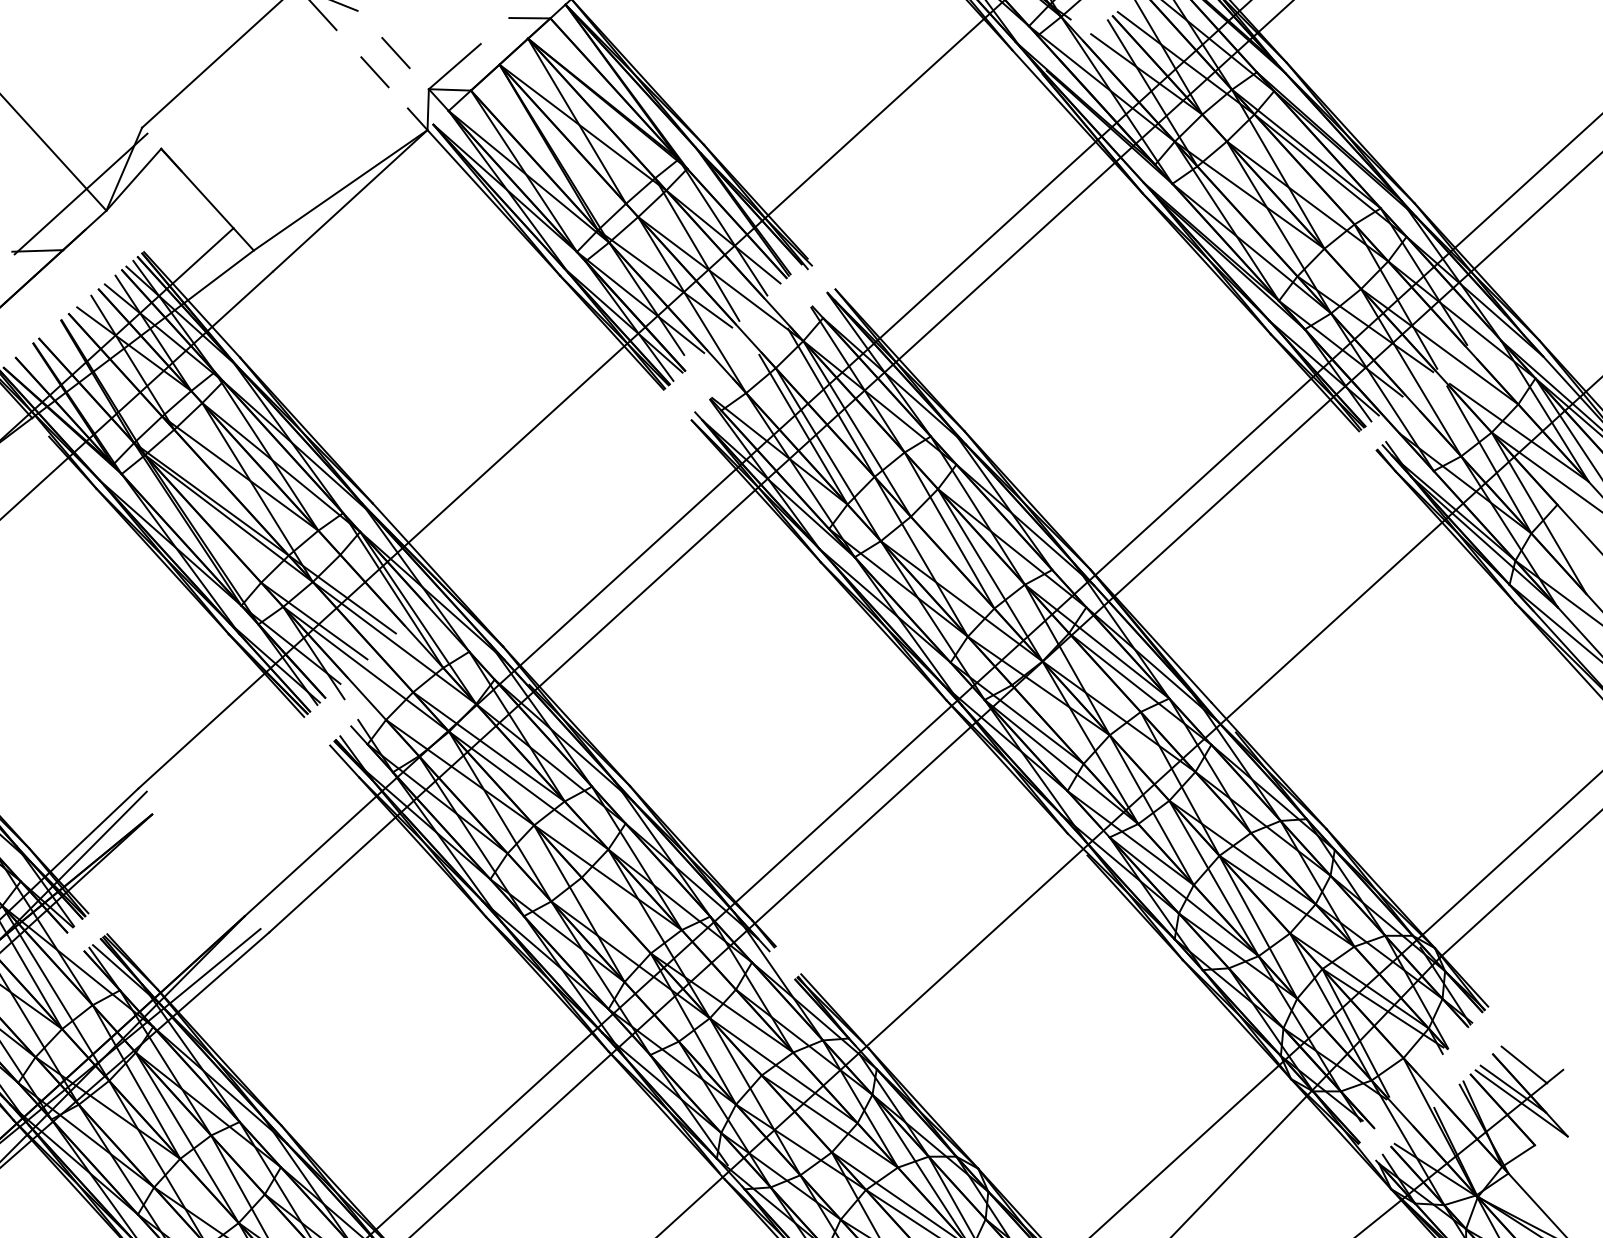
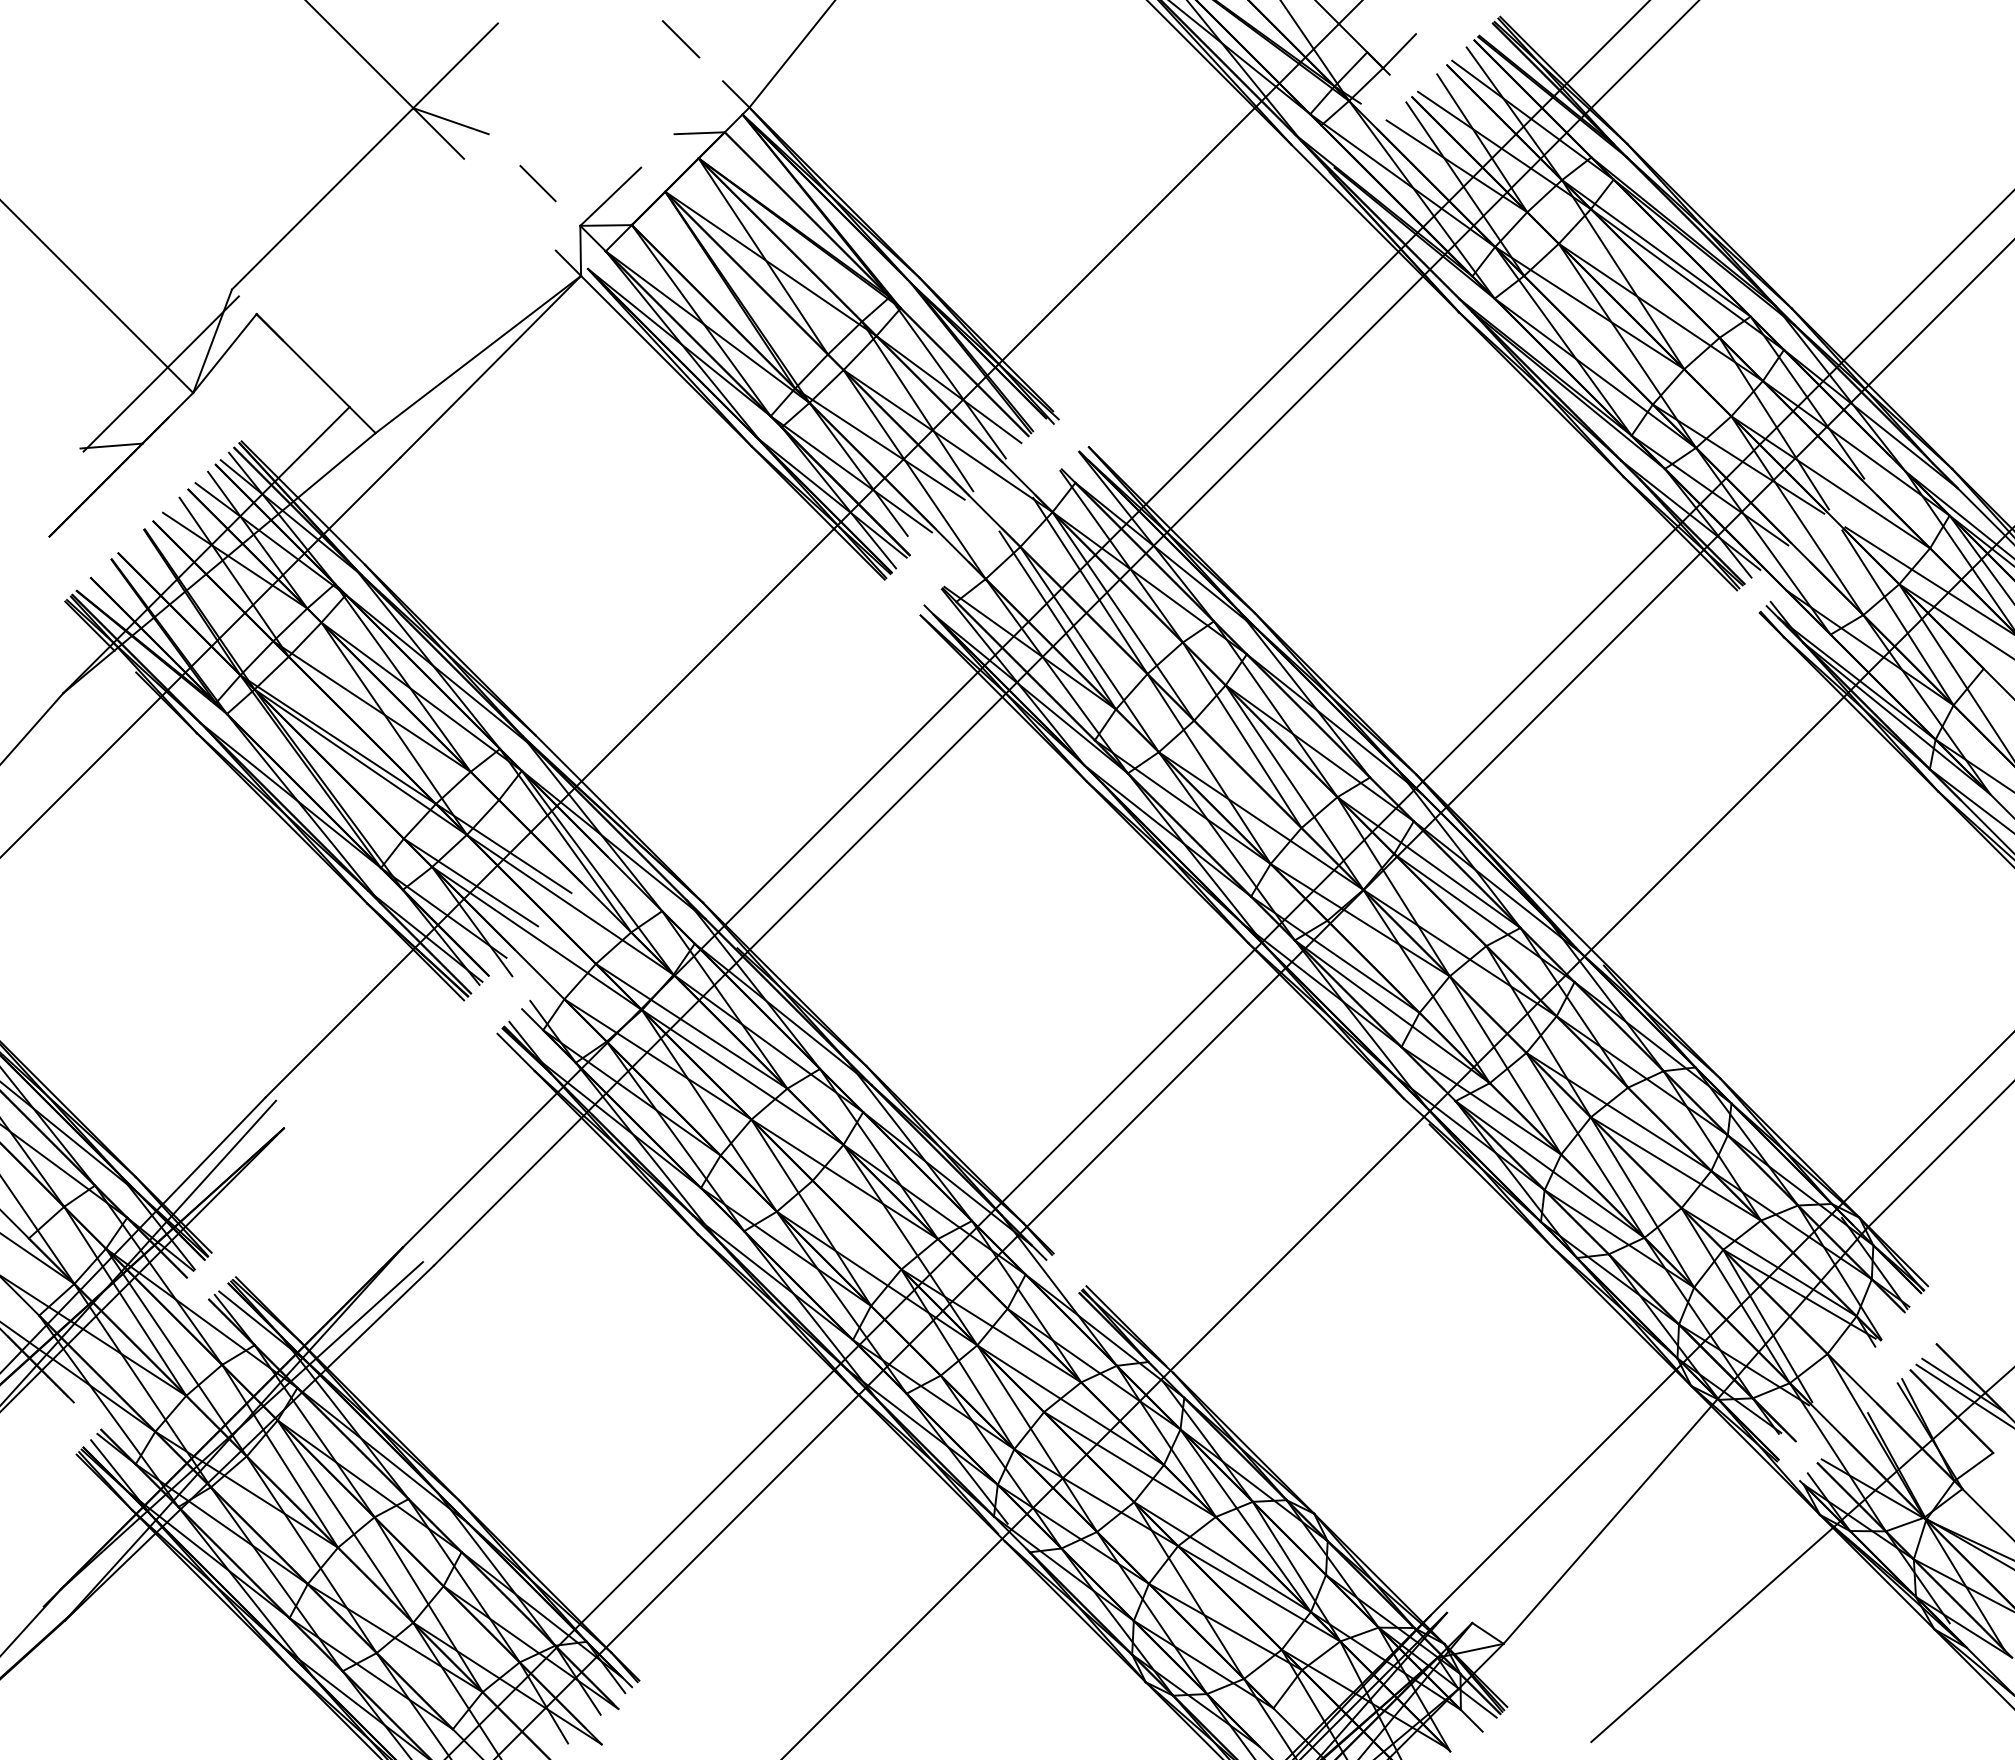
line: (374, 71) -> (512, 207), removed
line: (1524, 1065) -> (1975, 1355), removed

